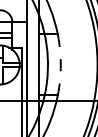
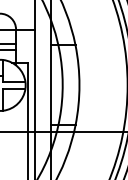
arc: (60, 64) -> (79, 84), dashed -> solid

